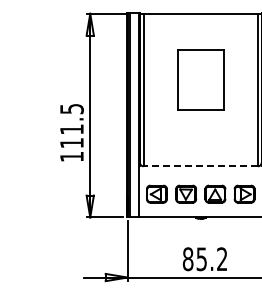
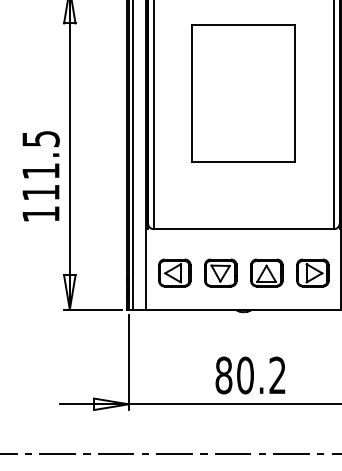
part: (200, 79) -> (243, 92), size x1.43
line: (200, 166) -> (243, 229), dashed -> solid
text: (201, 259) -> (244, 375), 85.2 -> 80.2

